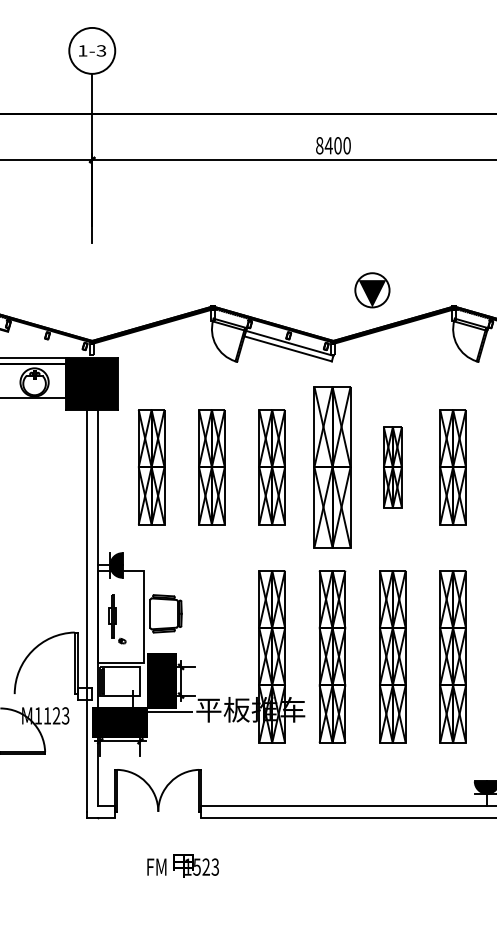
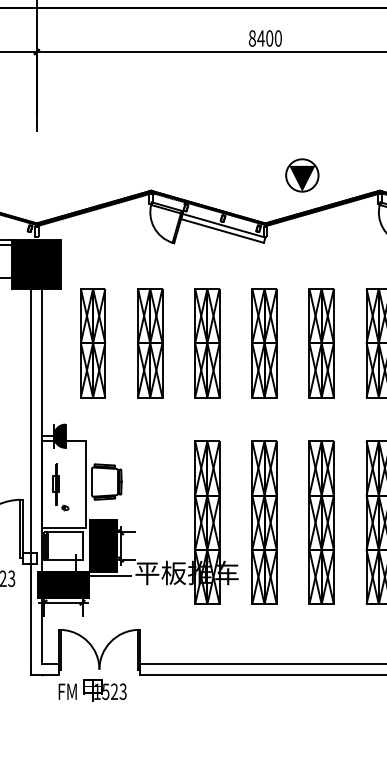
part: (332, 467) -> (264, 343), size x0.71
part: (392, 467) -> (321, 343), size x1.43
text: (182, 865) -> (92, 690), moved

